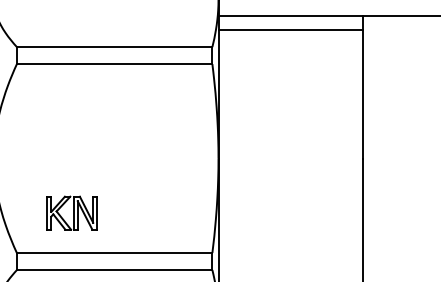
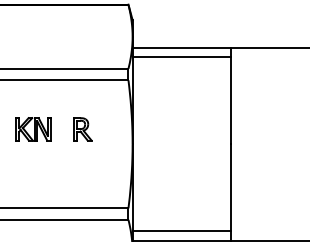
part: (144, 136) -> (82, 129), added
part: (72, 213) -> (33, 129), moved

